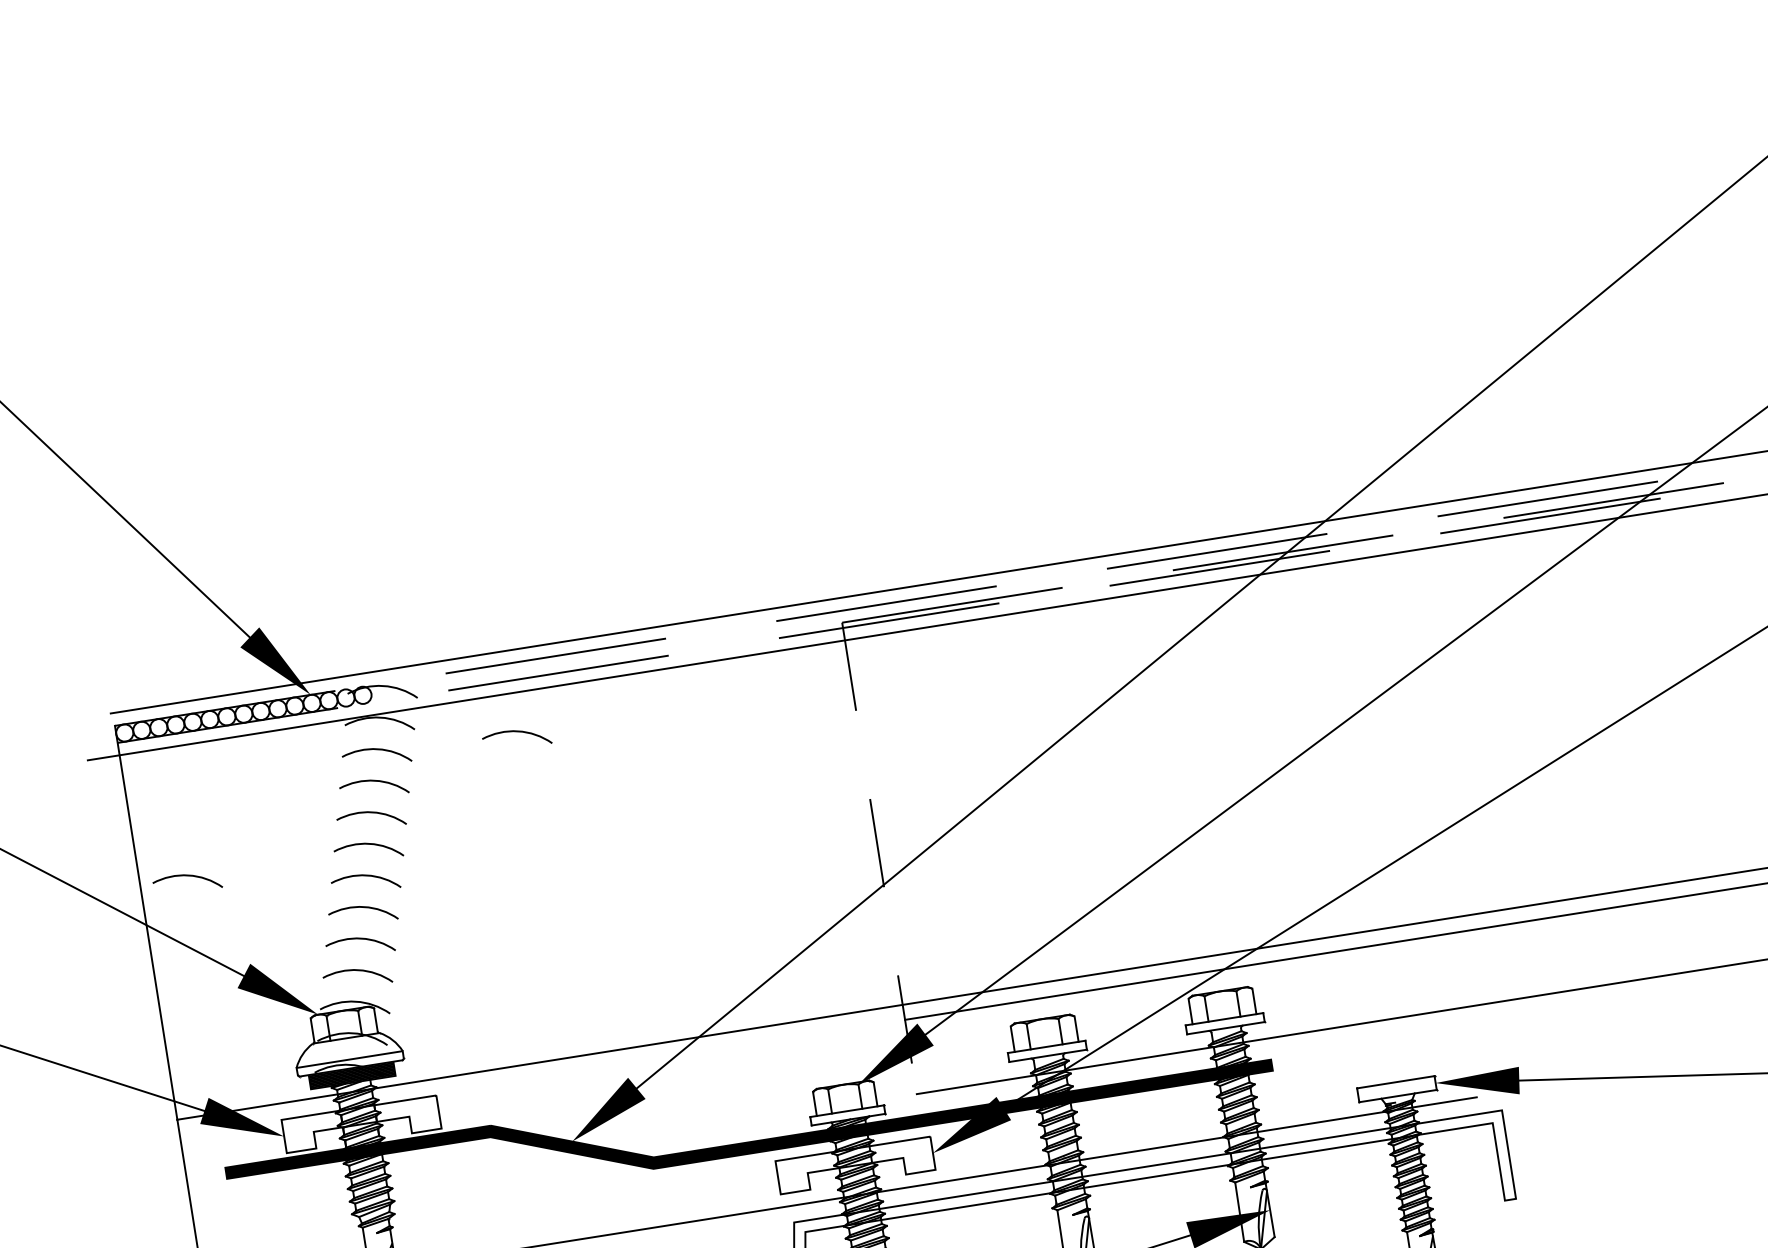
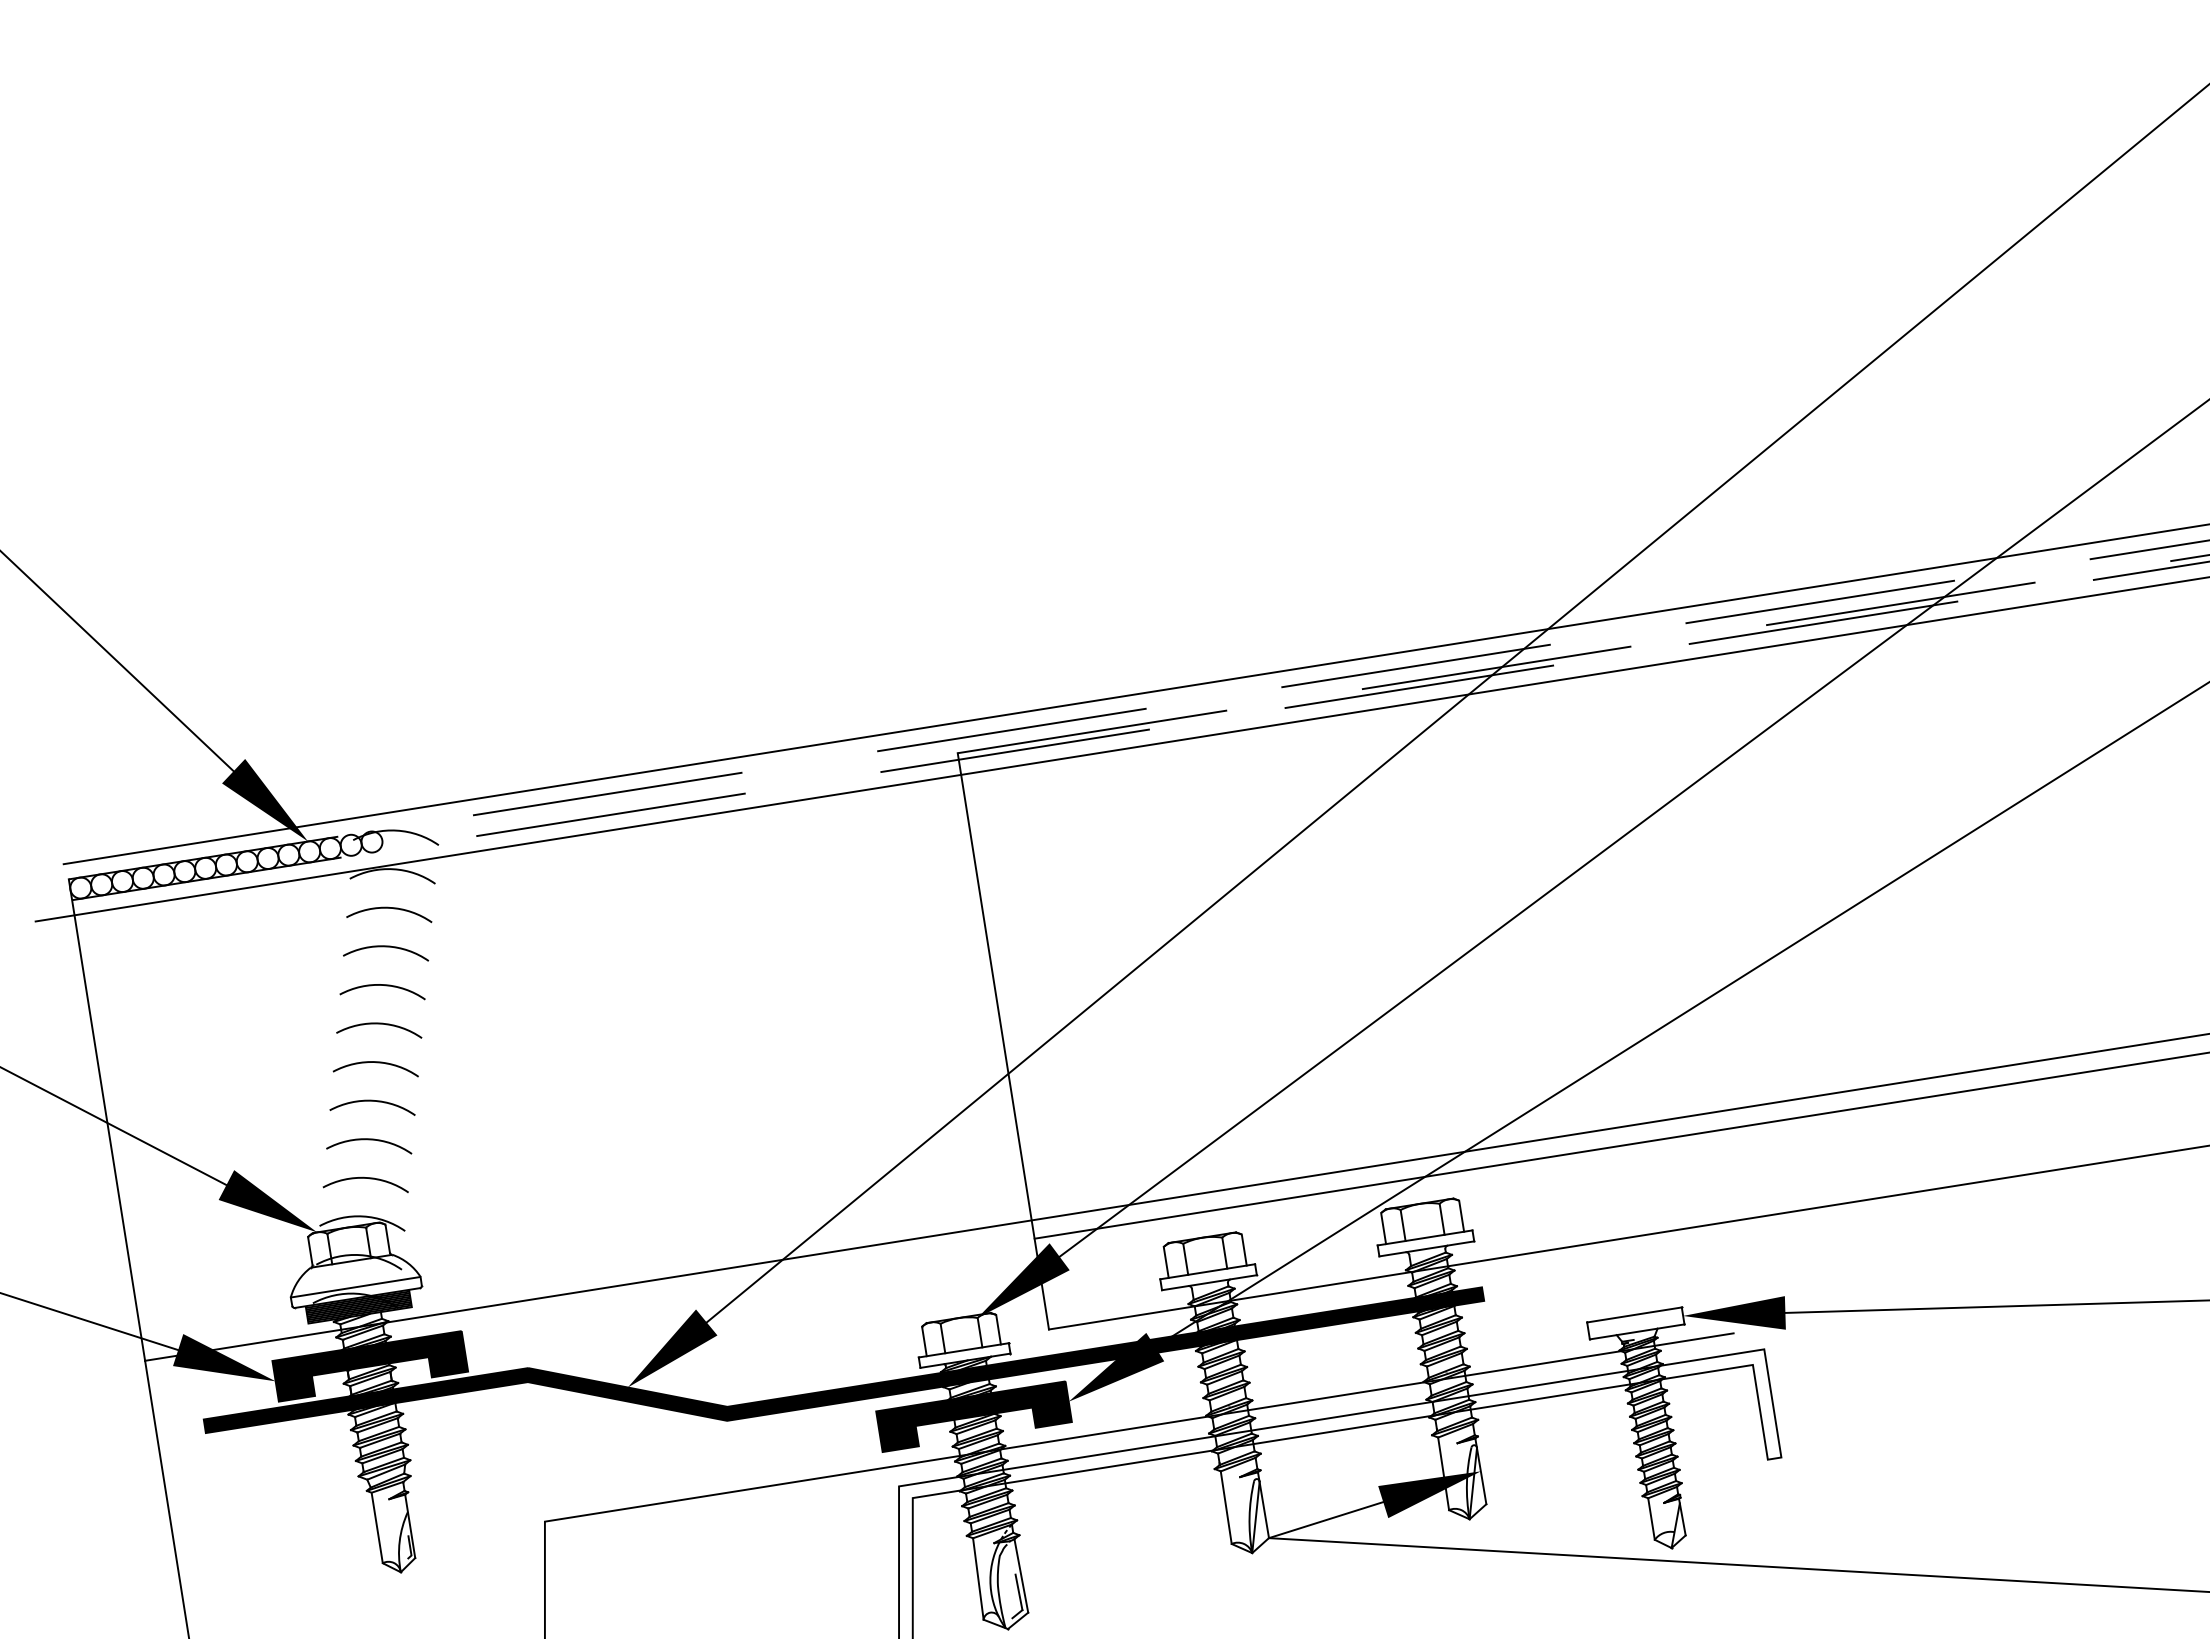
arc: (519, 732) -> (563, 887), removed
line: (879, 858) -> (1003, 1041), dashed -> solid
arc: (188, 876) -> (158, 1063), removed
fill: (361, 1124) -> (370, 1366), added
fill: (855, 1165) -> (973, 1416), added

